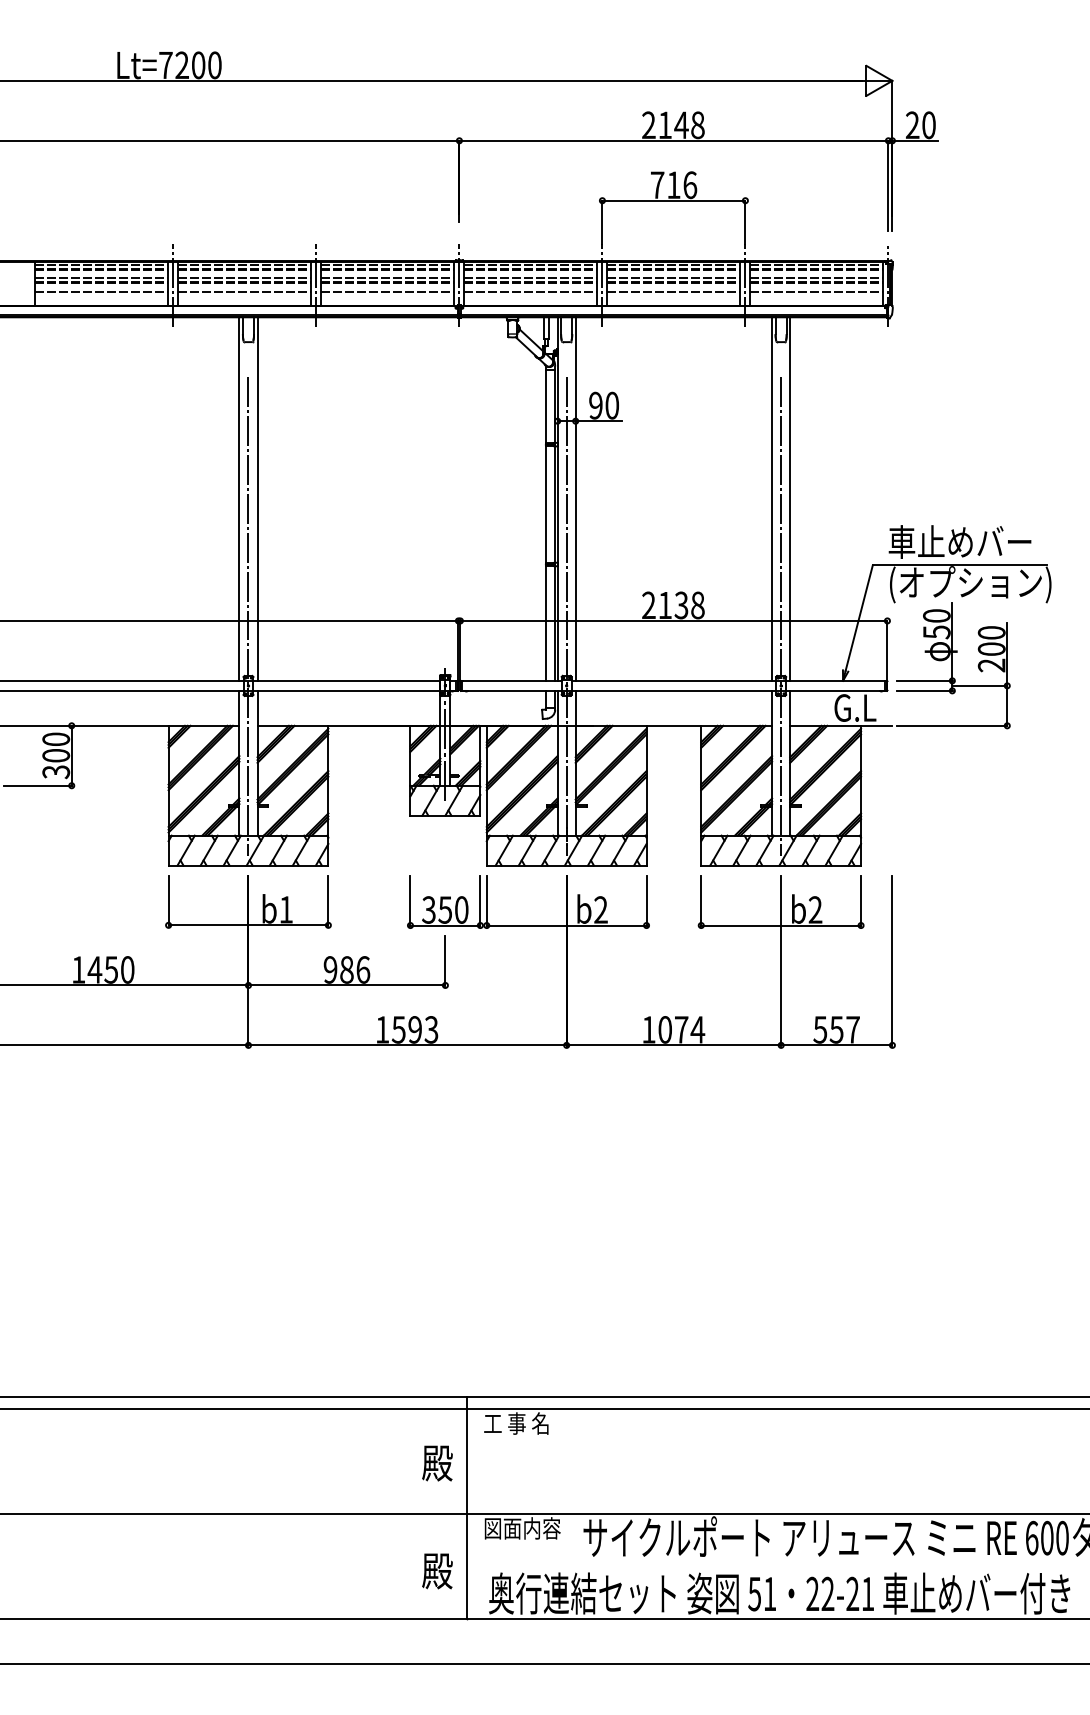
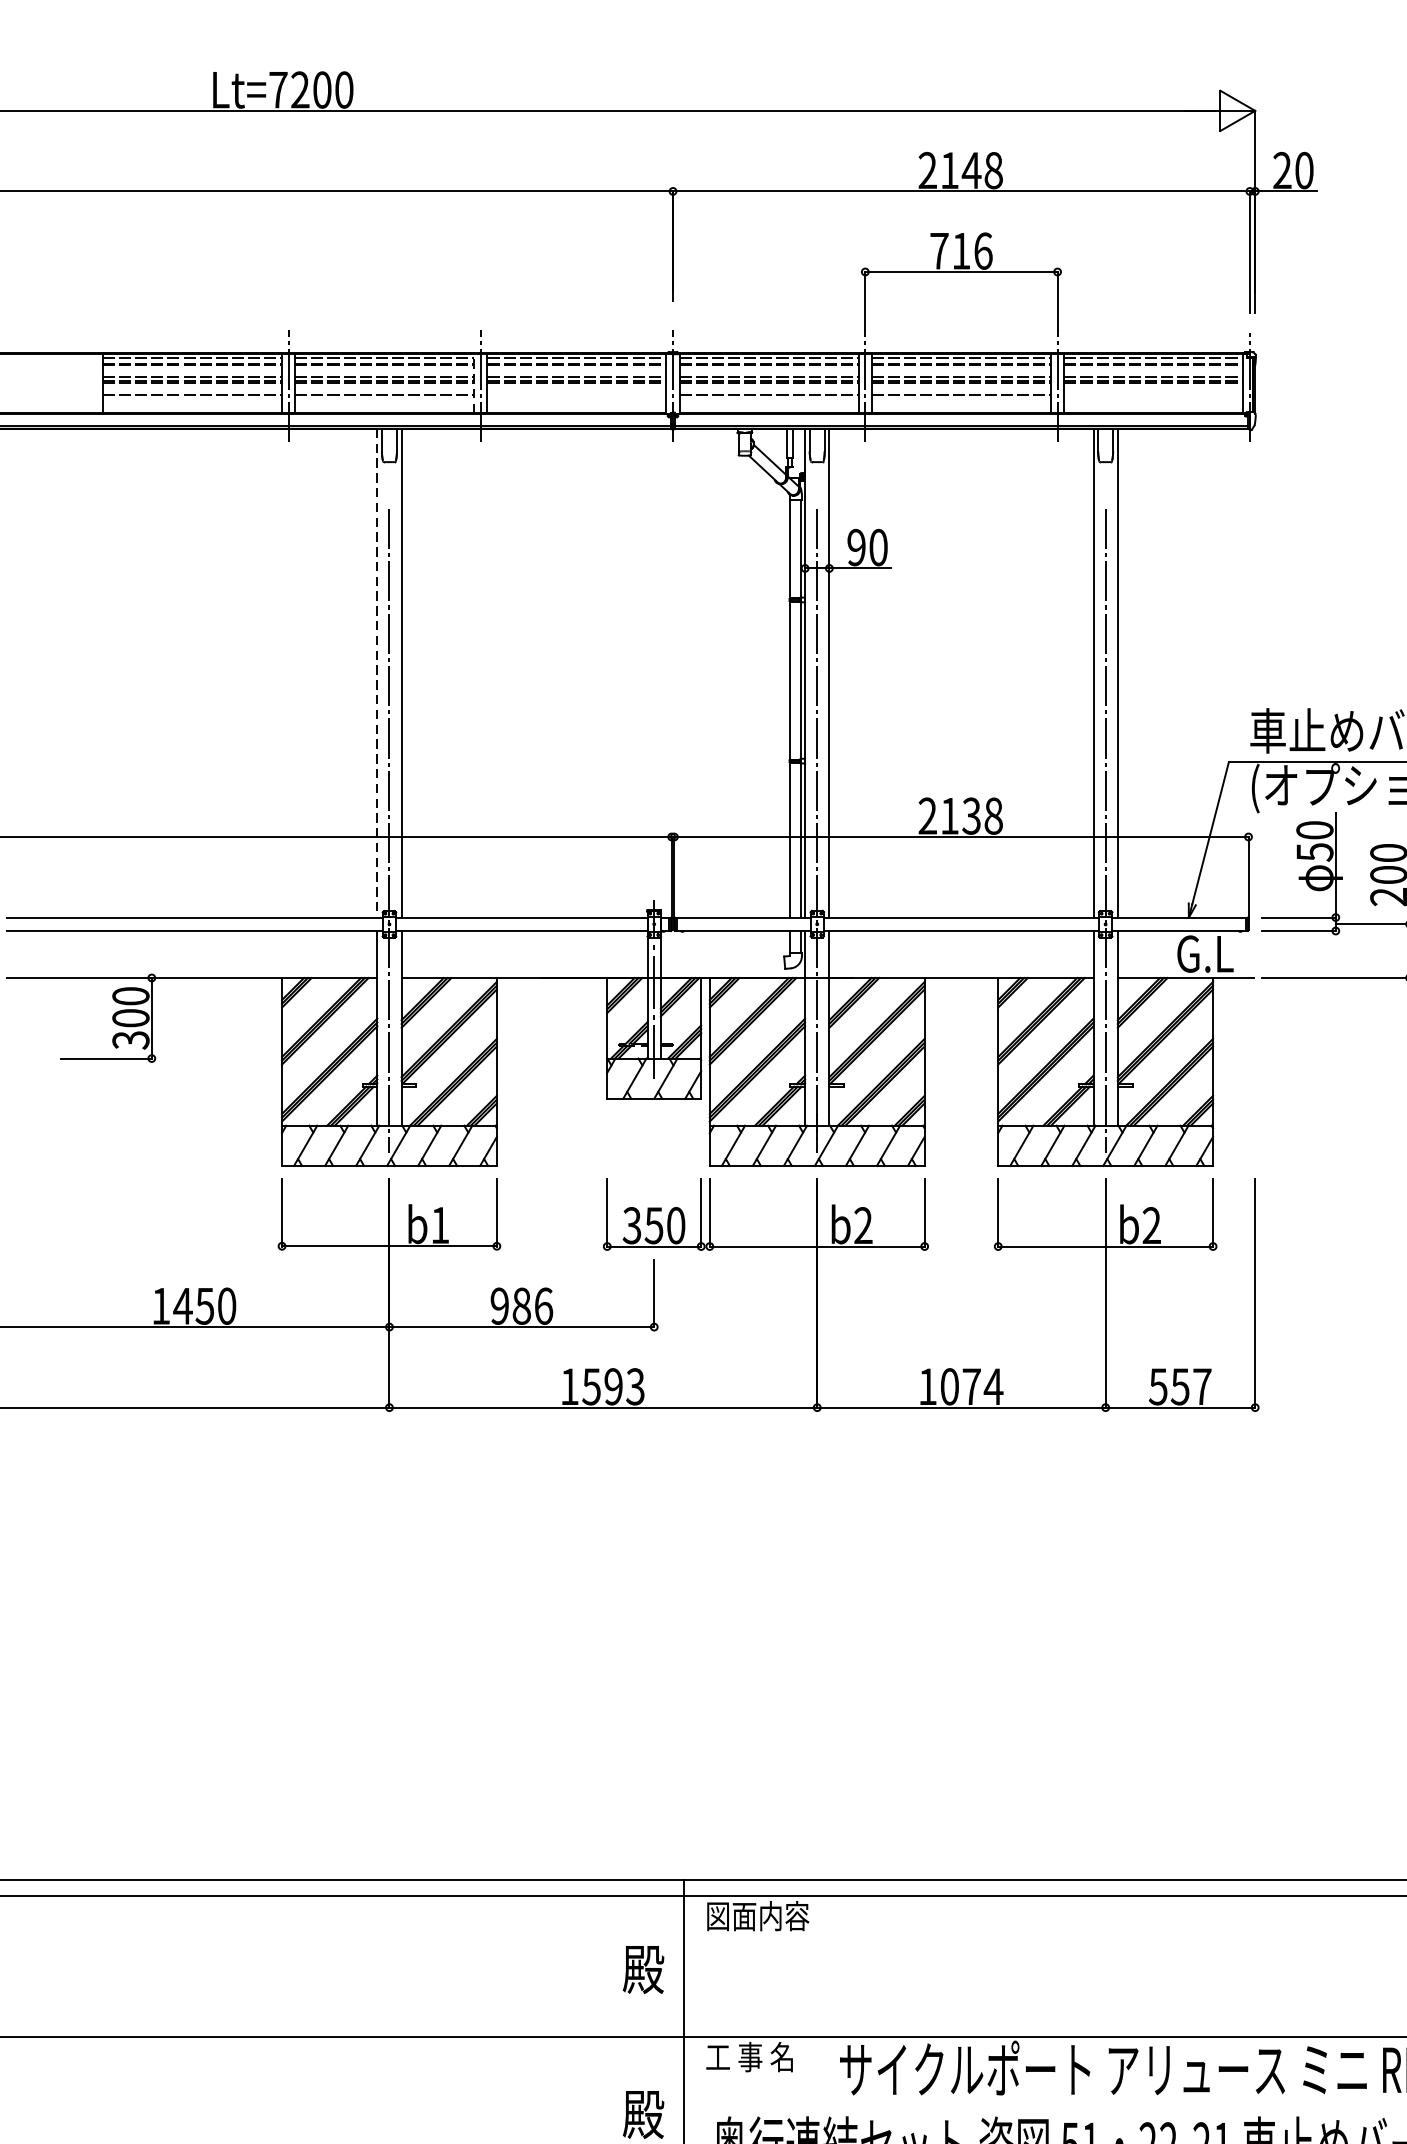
line: (311, 283) -> (474, 383), solid -> dashed
line: (387, 291) -> (576, 394), removed
line: (816, 291) -> (1153, 394), removed
line: (239, 499) -> (377, 673), solid -> dashed
text: (522, 1423) -> (757, 1916), 工 事 名 -> 図面内容
text: (522, 1528) -> (757, 2057), 図面内容 -> 工 事 名

